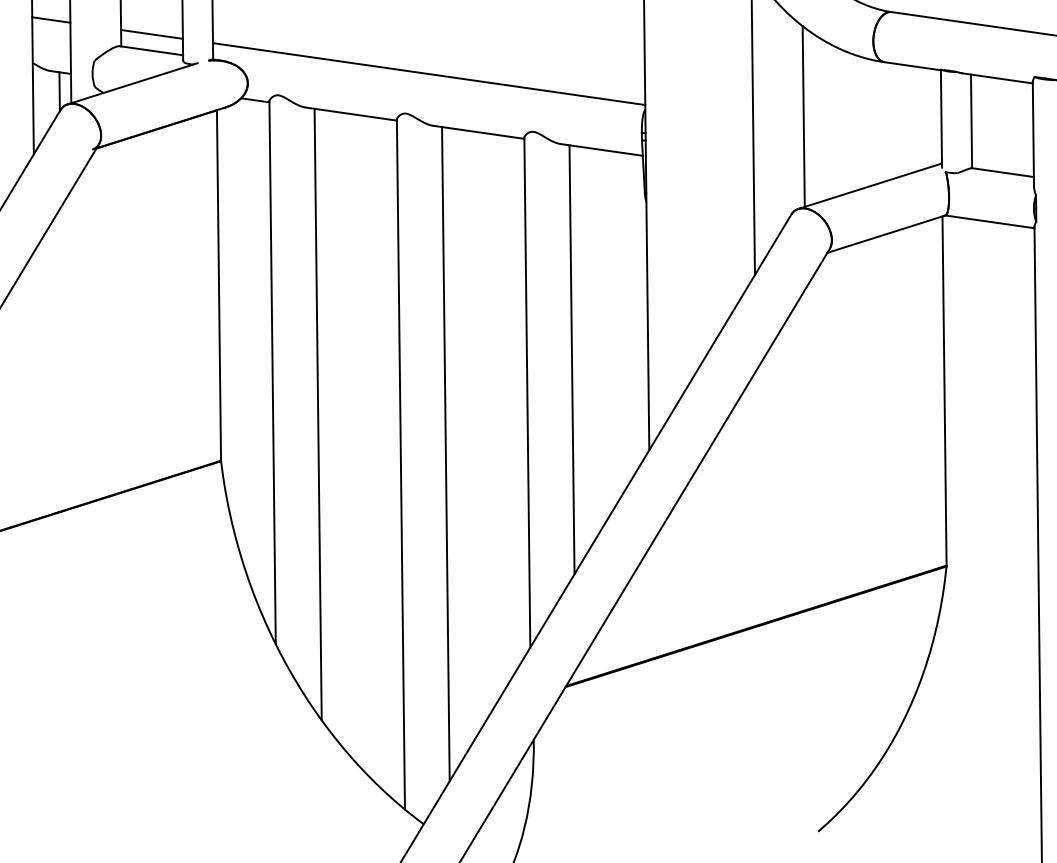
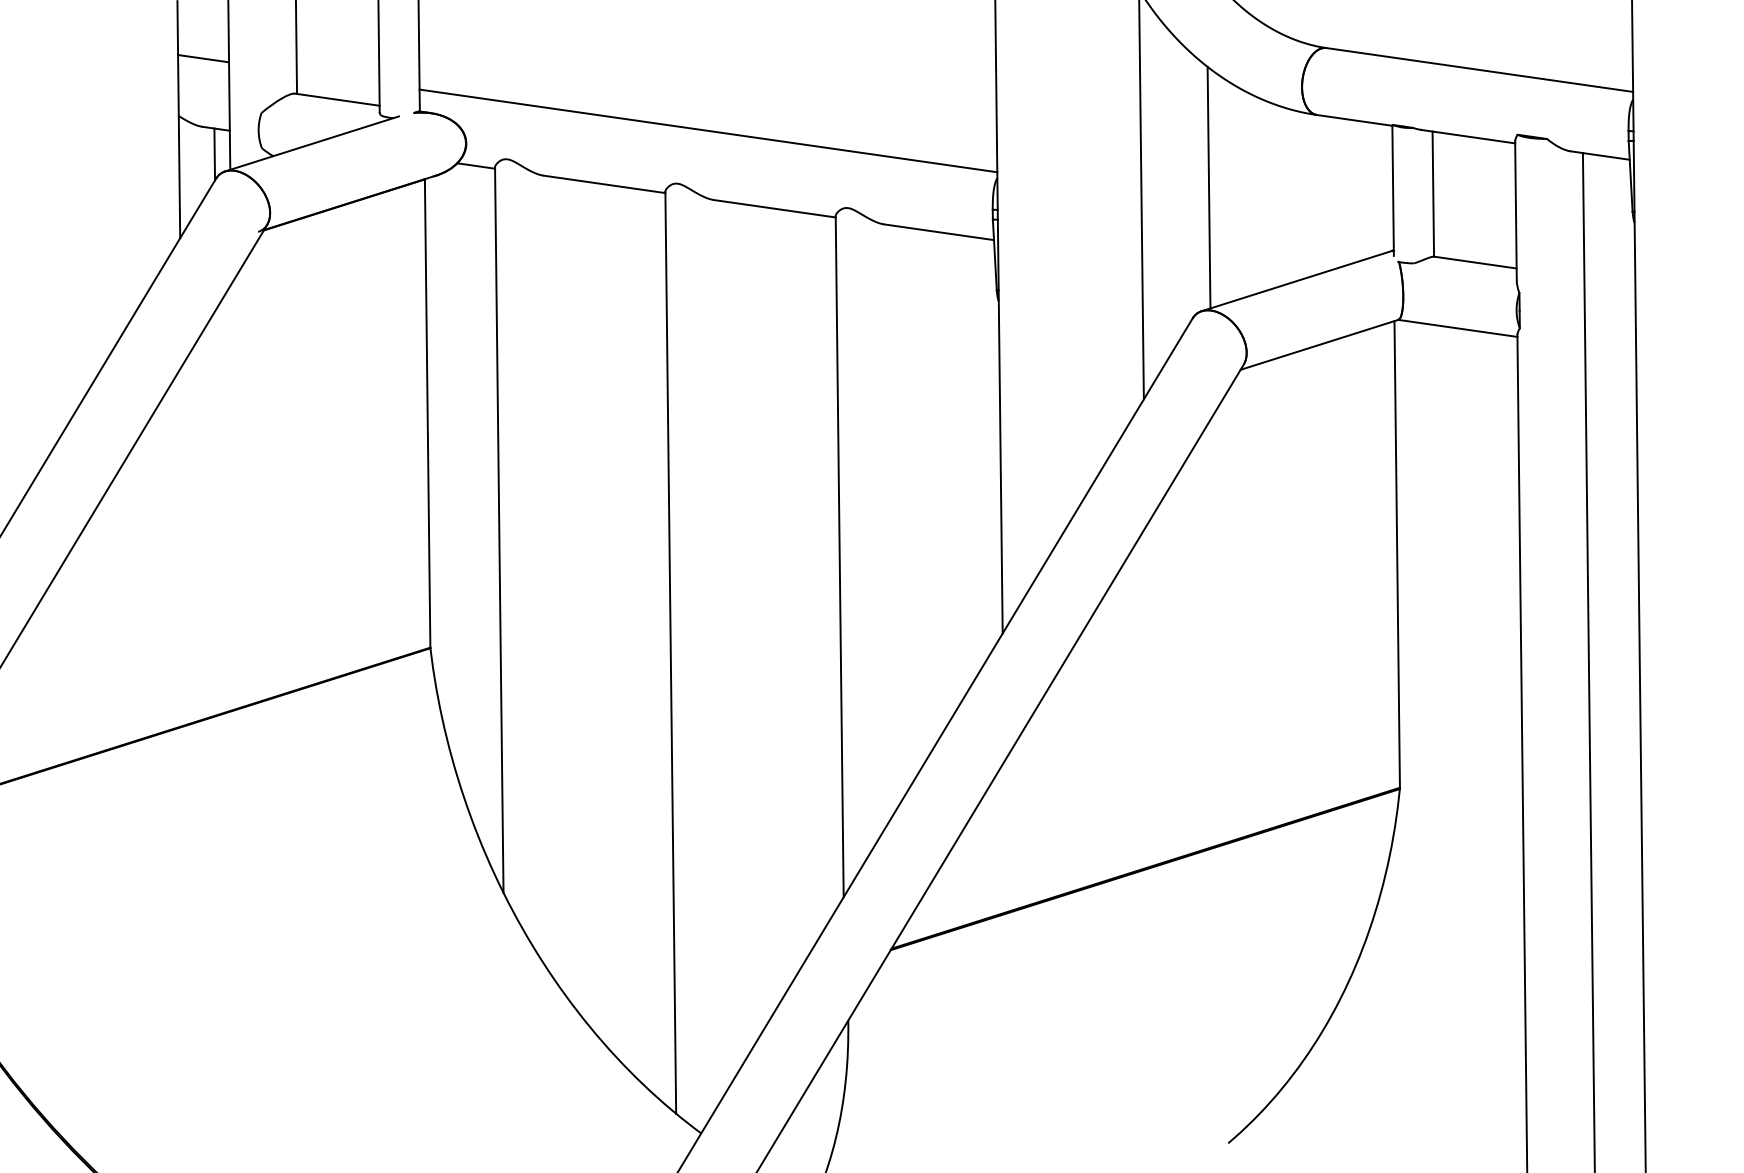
line: (151, 34) -> (337, 77), removed
line: (572, 359) -> (899, 512), removed
line: (317, 414) -> (559, 585), removed
line: (445, 453) -> (730, 638), removed

